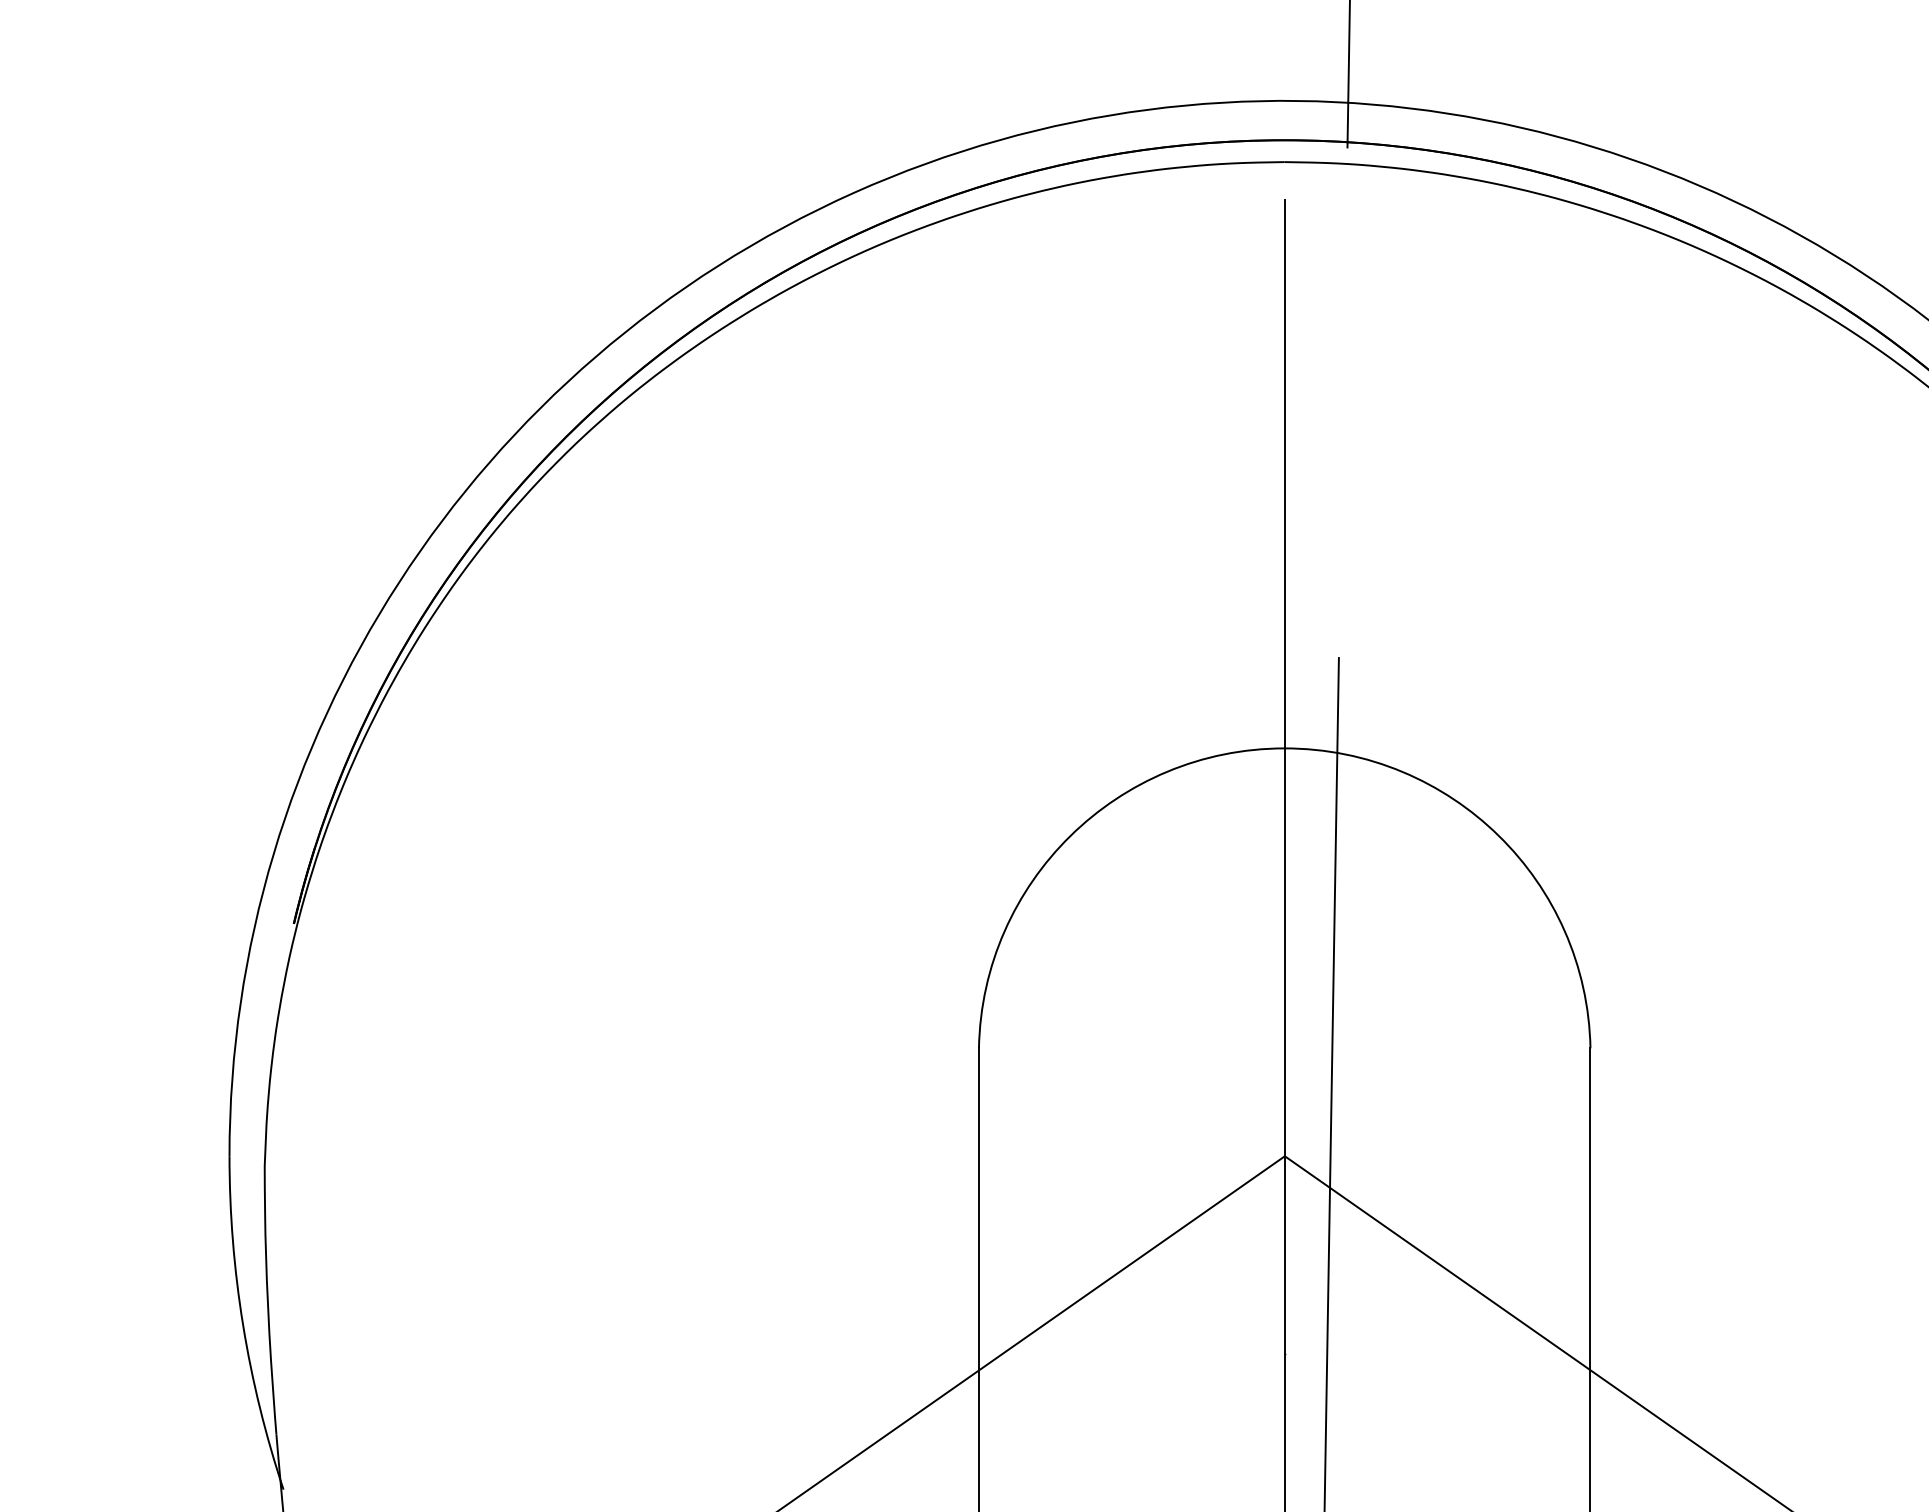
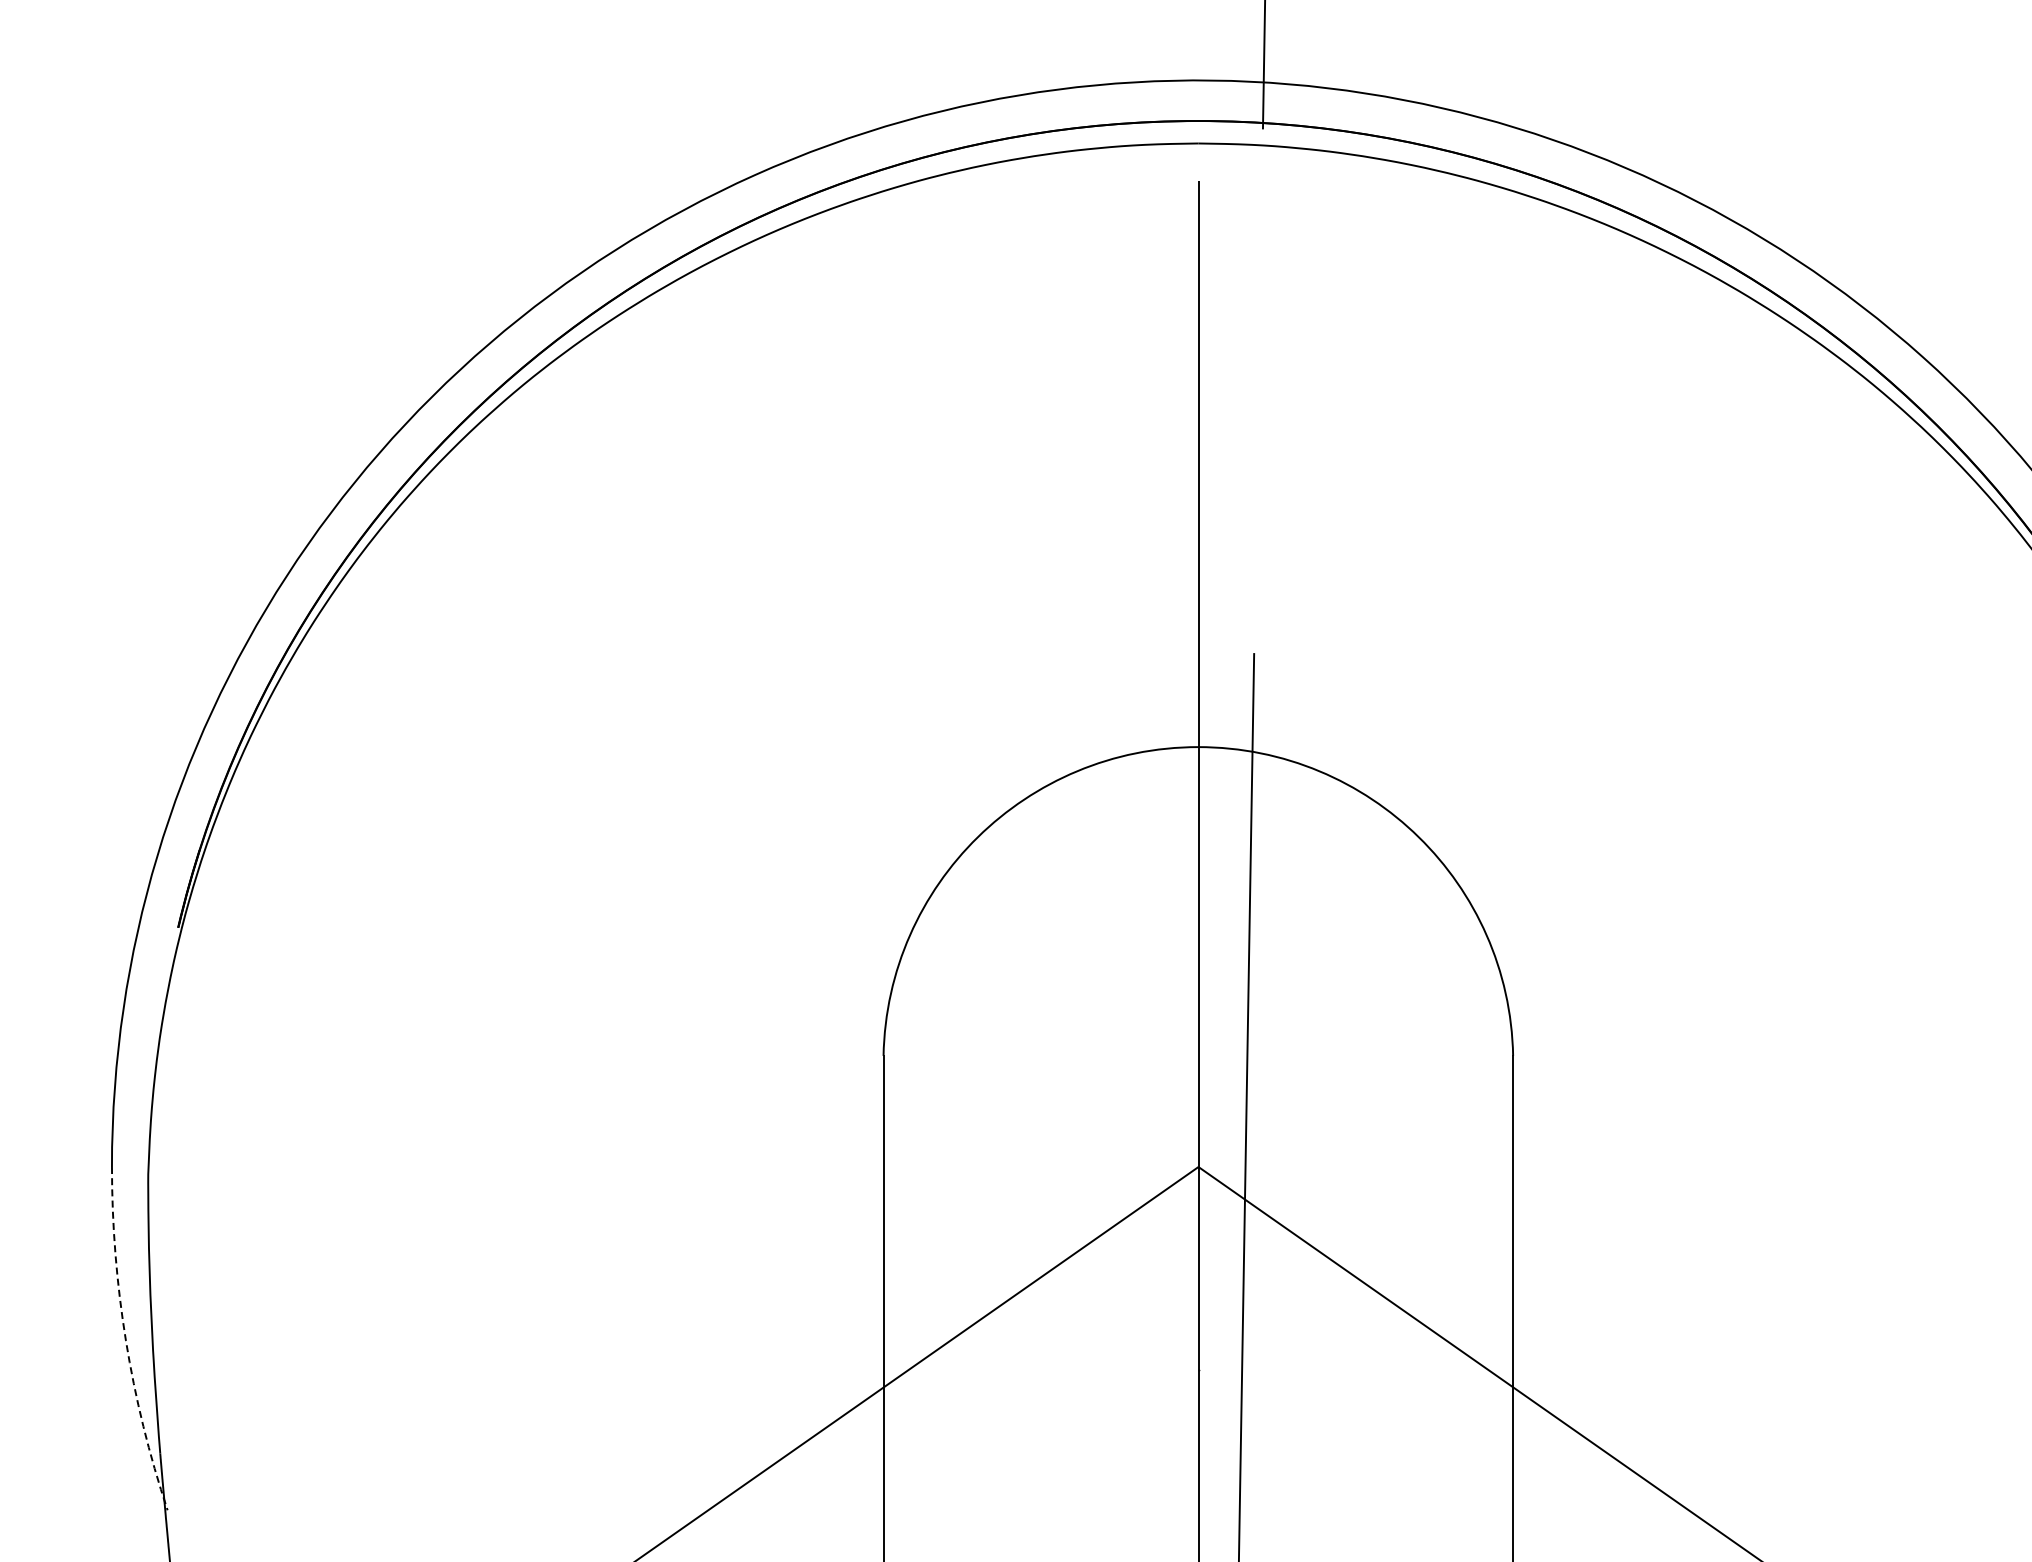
arc: (242, 1324) -> (125, 1340), solid -> dashed

